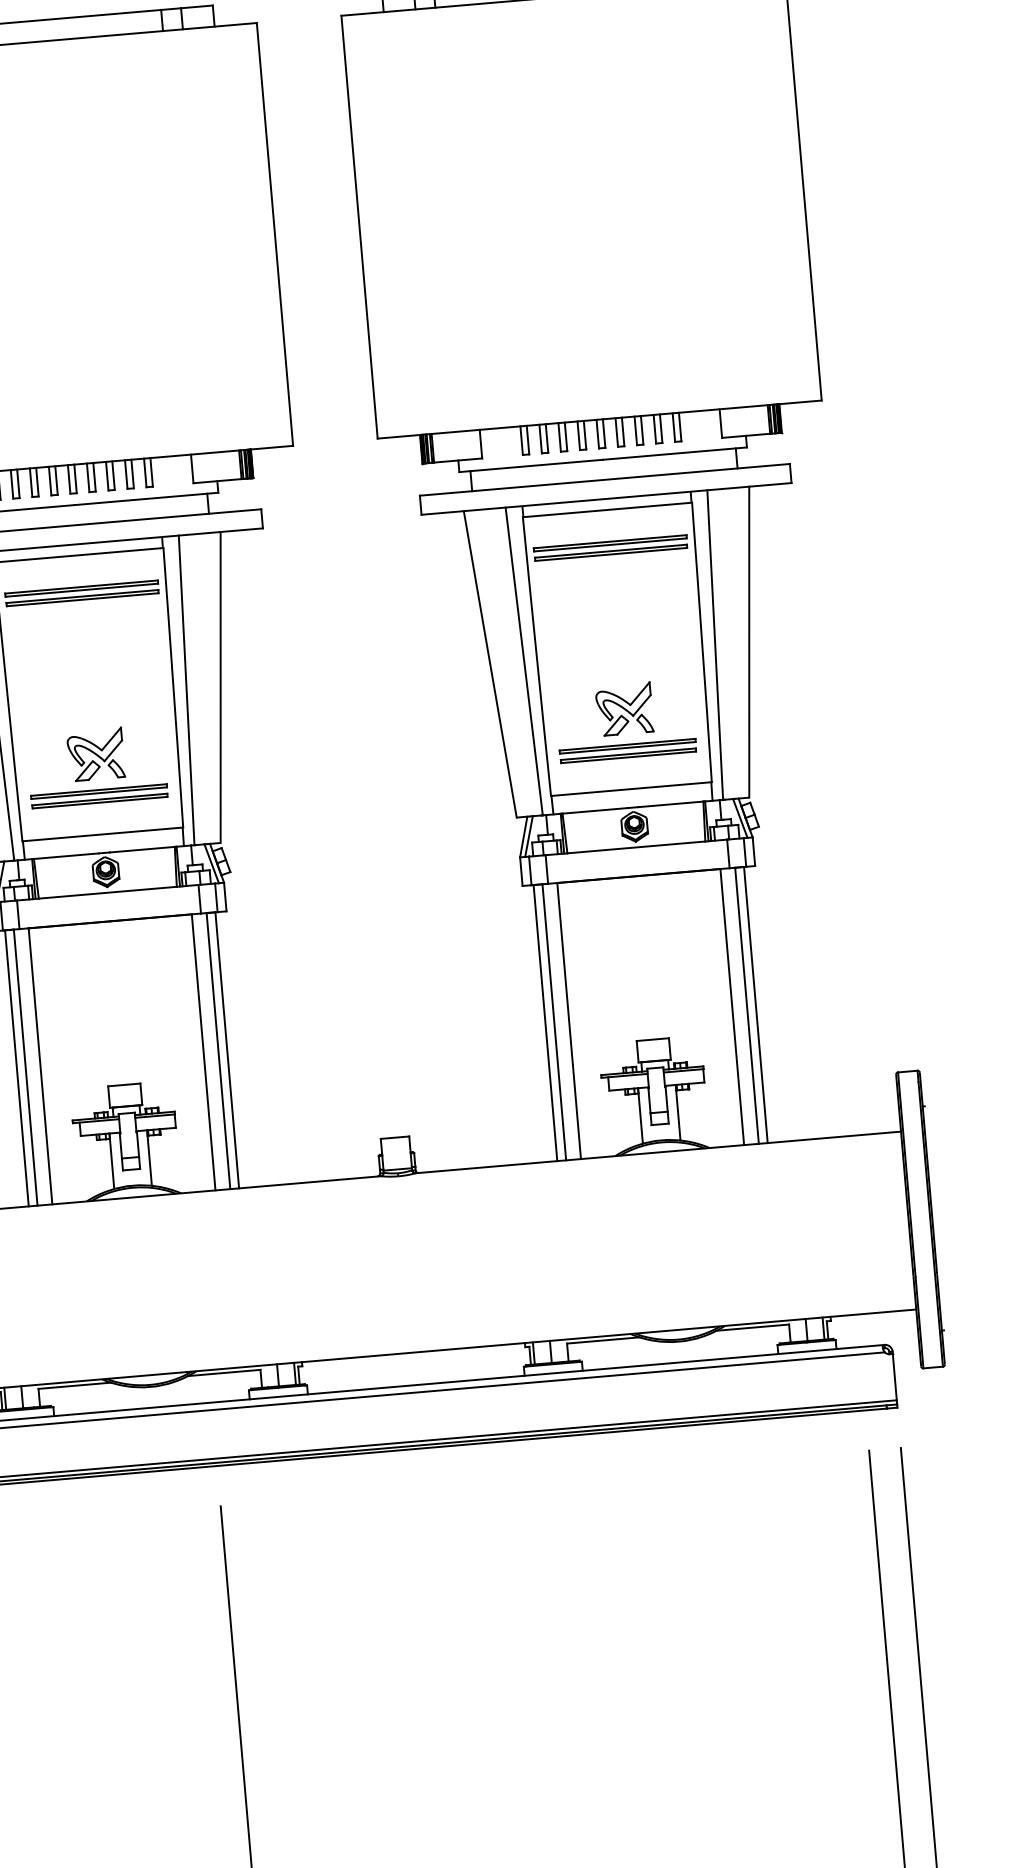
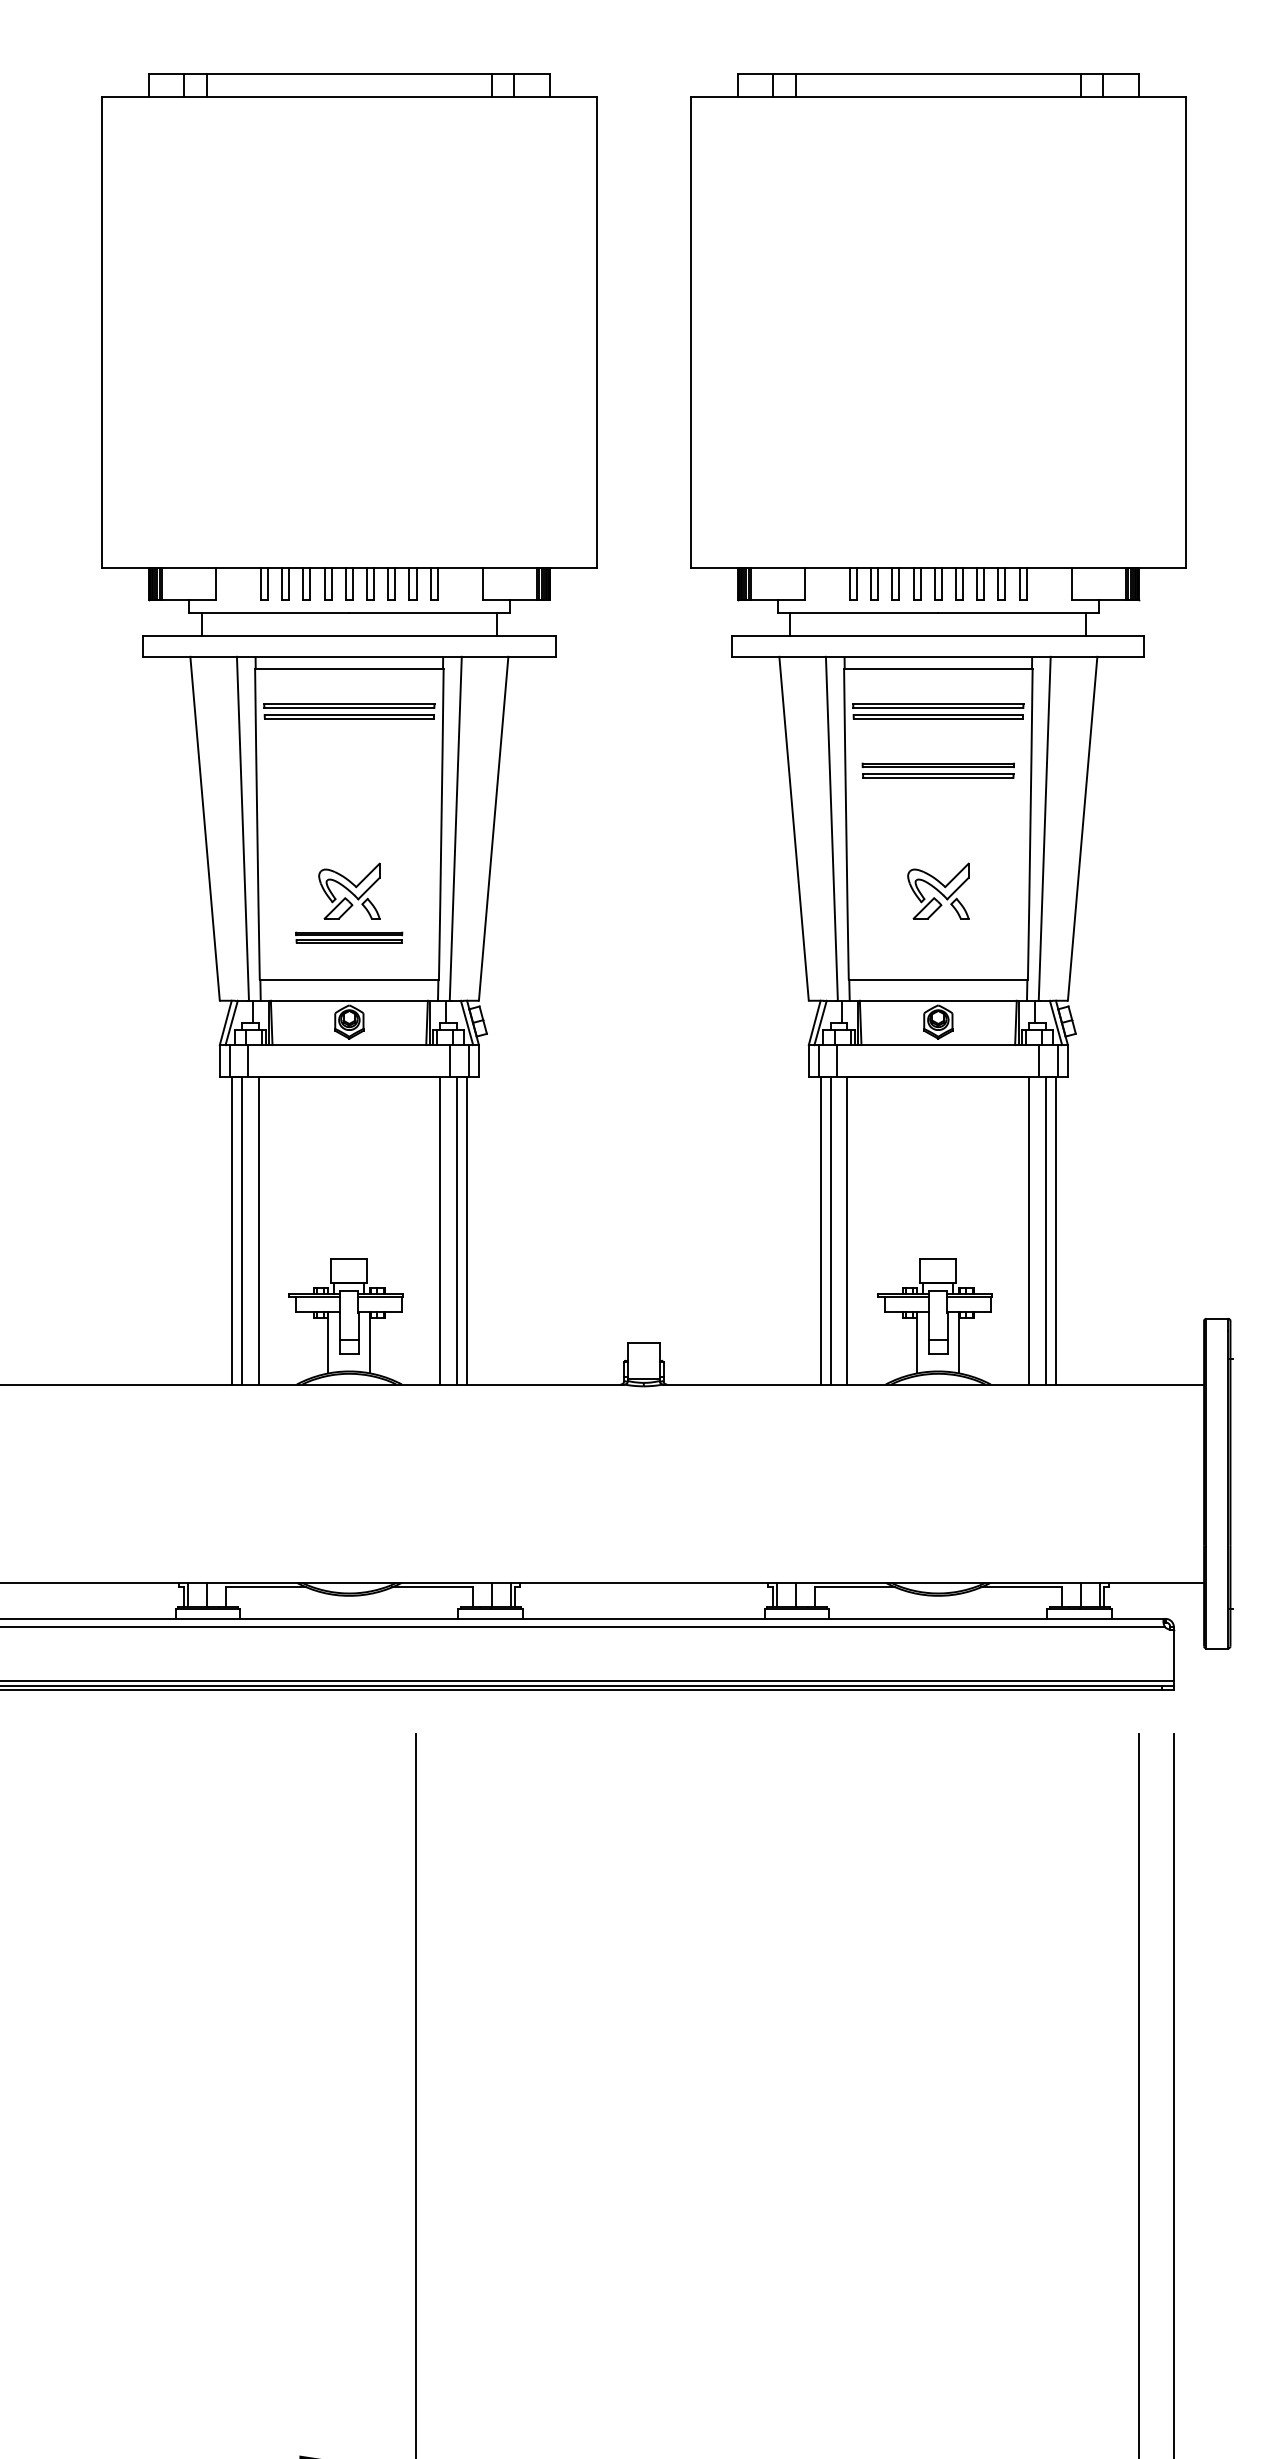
part: (627, 750) -> (937, 770), moved
part: (98, 796) -> (348, 937), size x0.7

